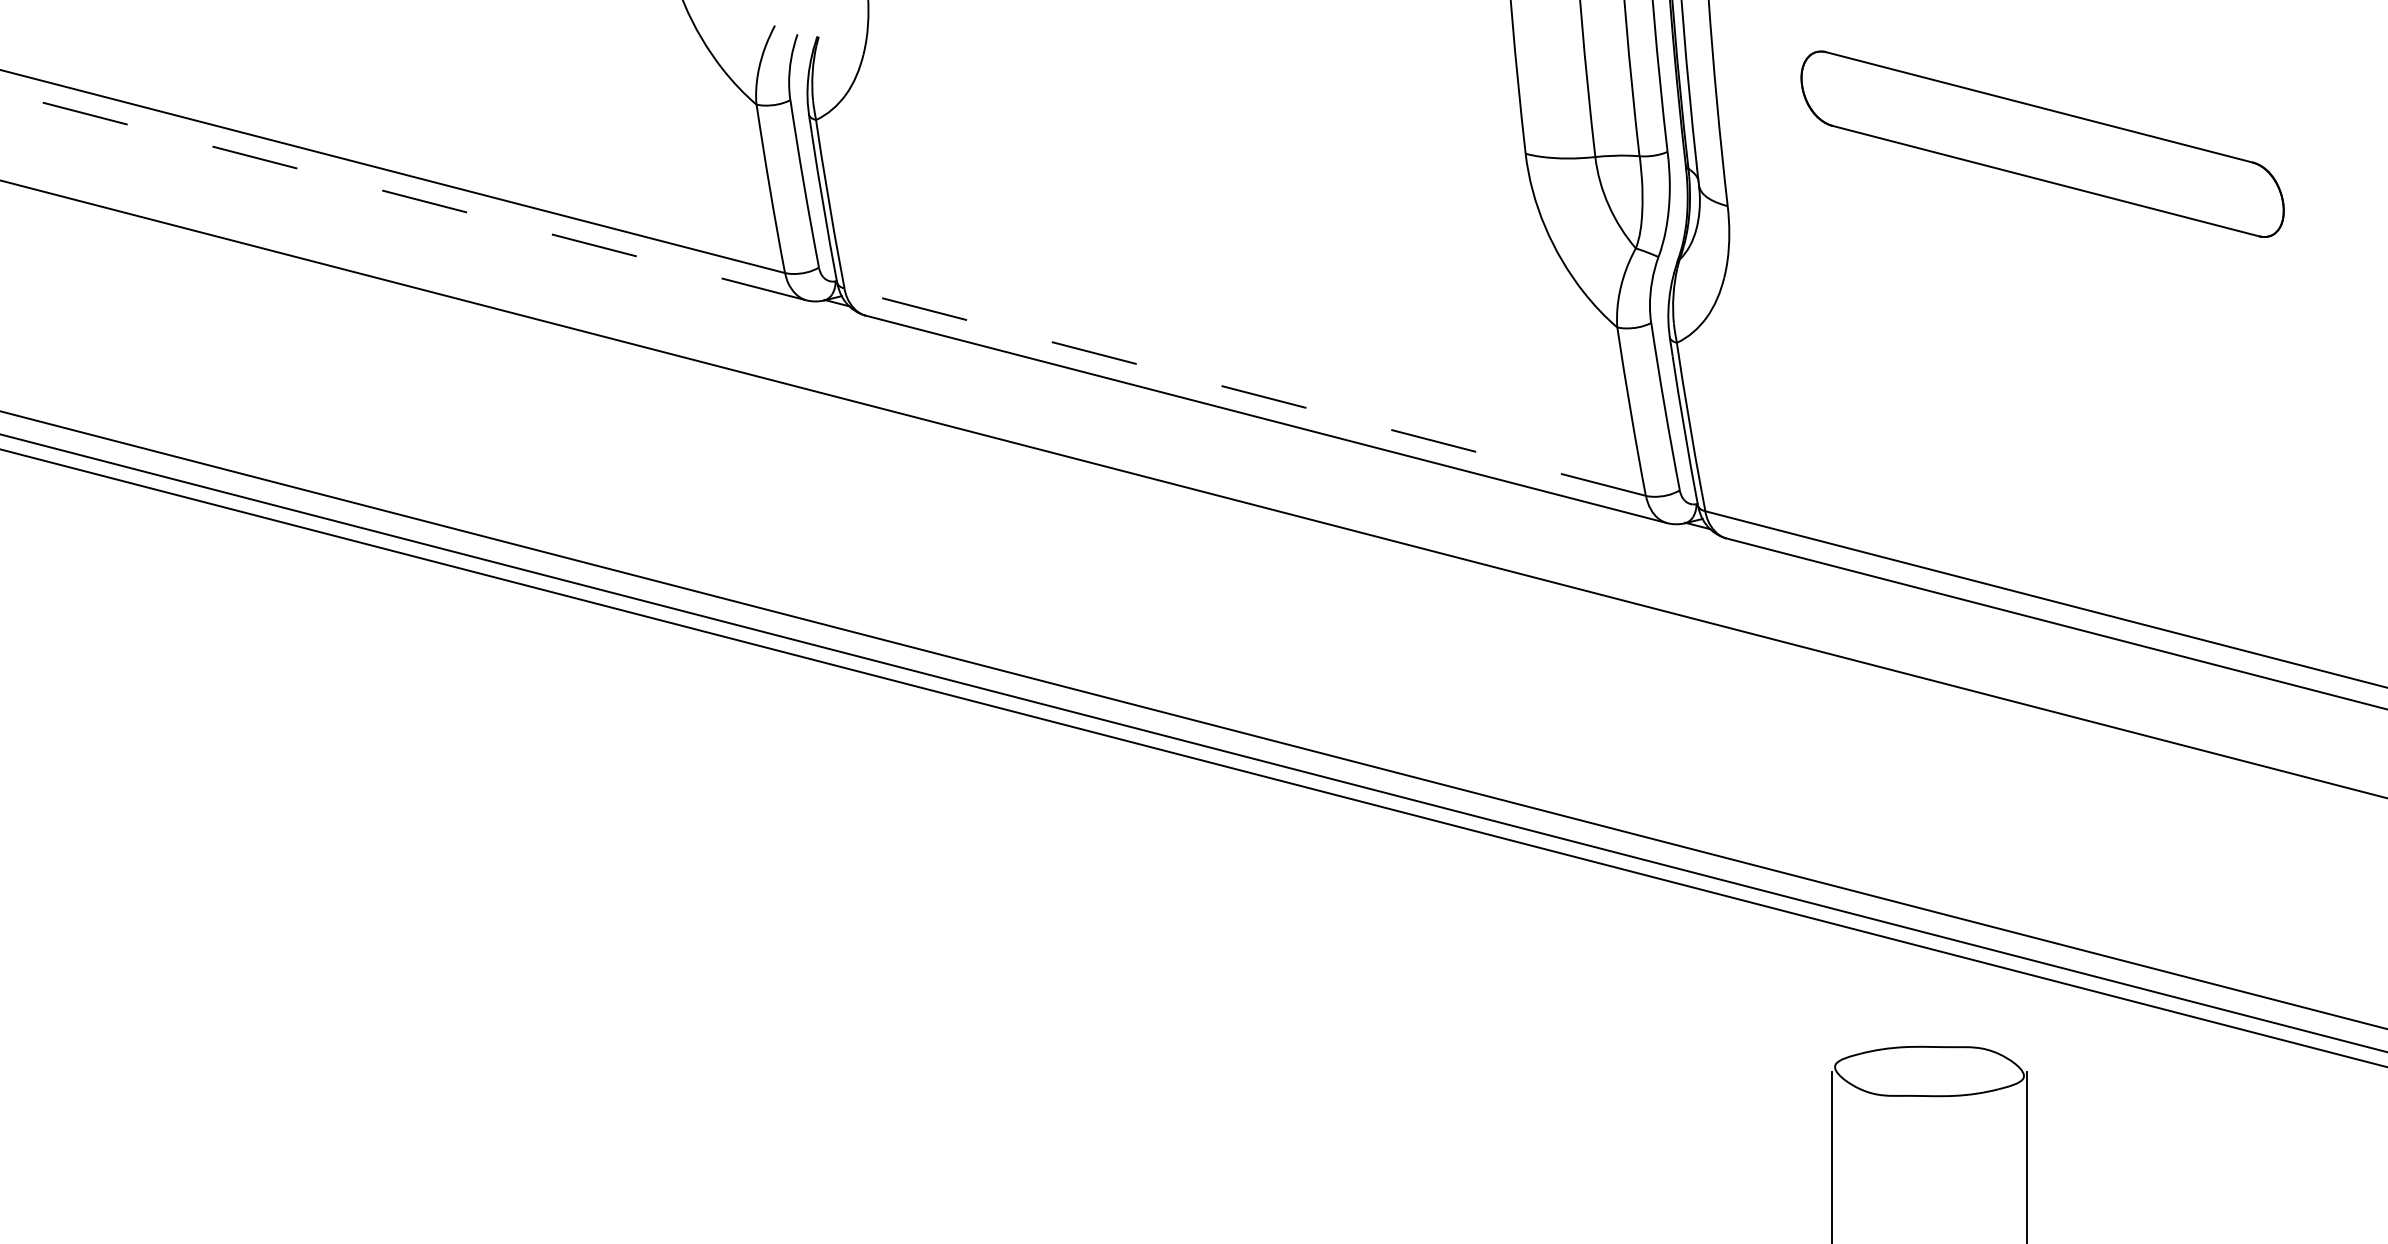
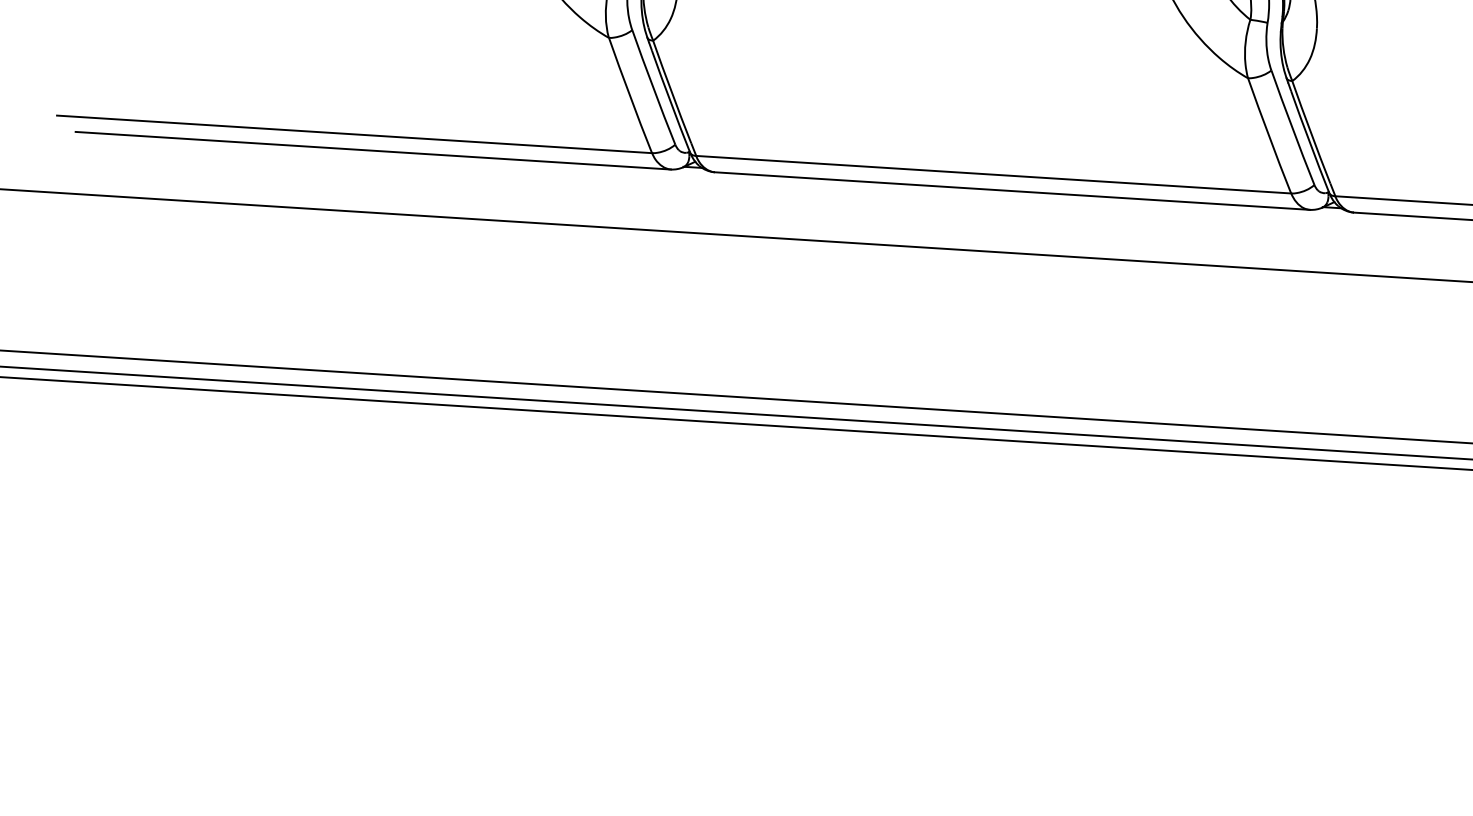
line: (405, 196) -> (373, 150), dashed -> solid
line: (1245, 392) -> (993, 174), dashed -> solid

